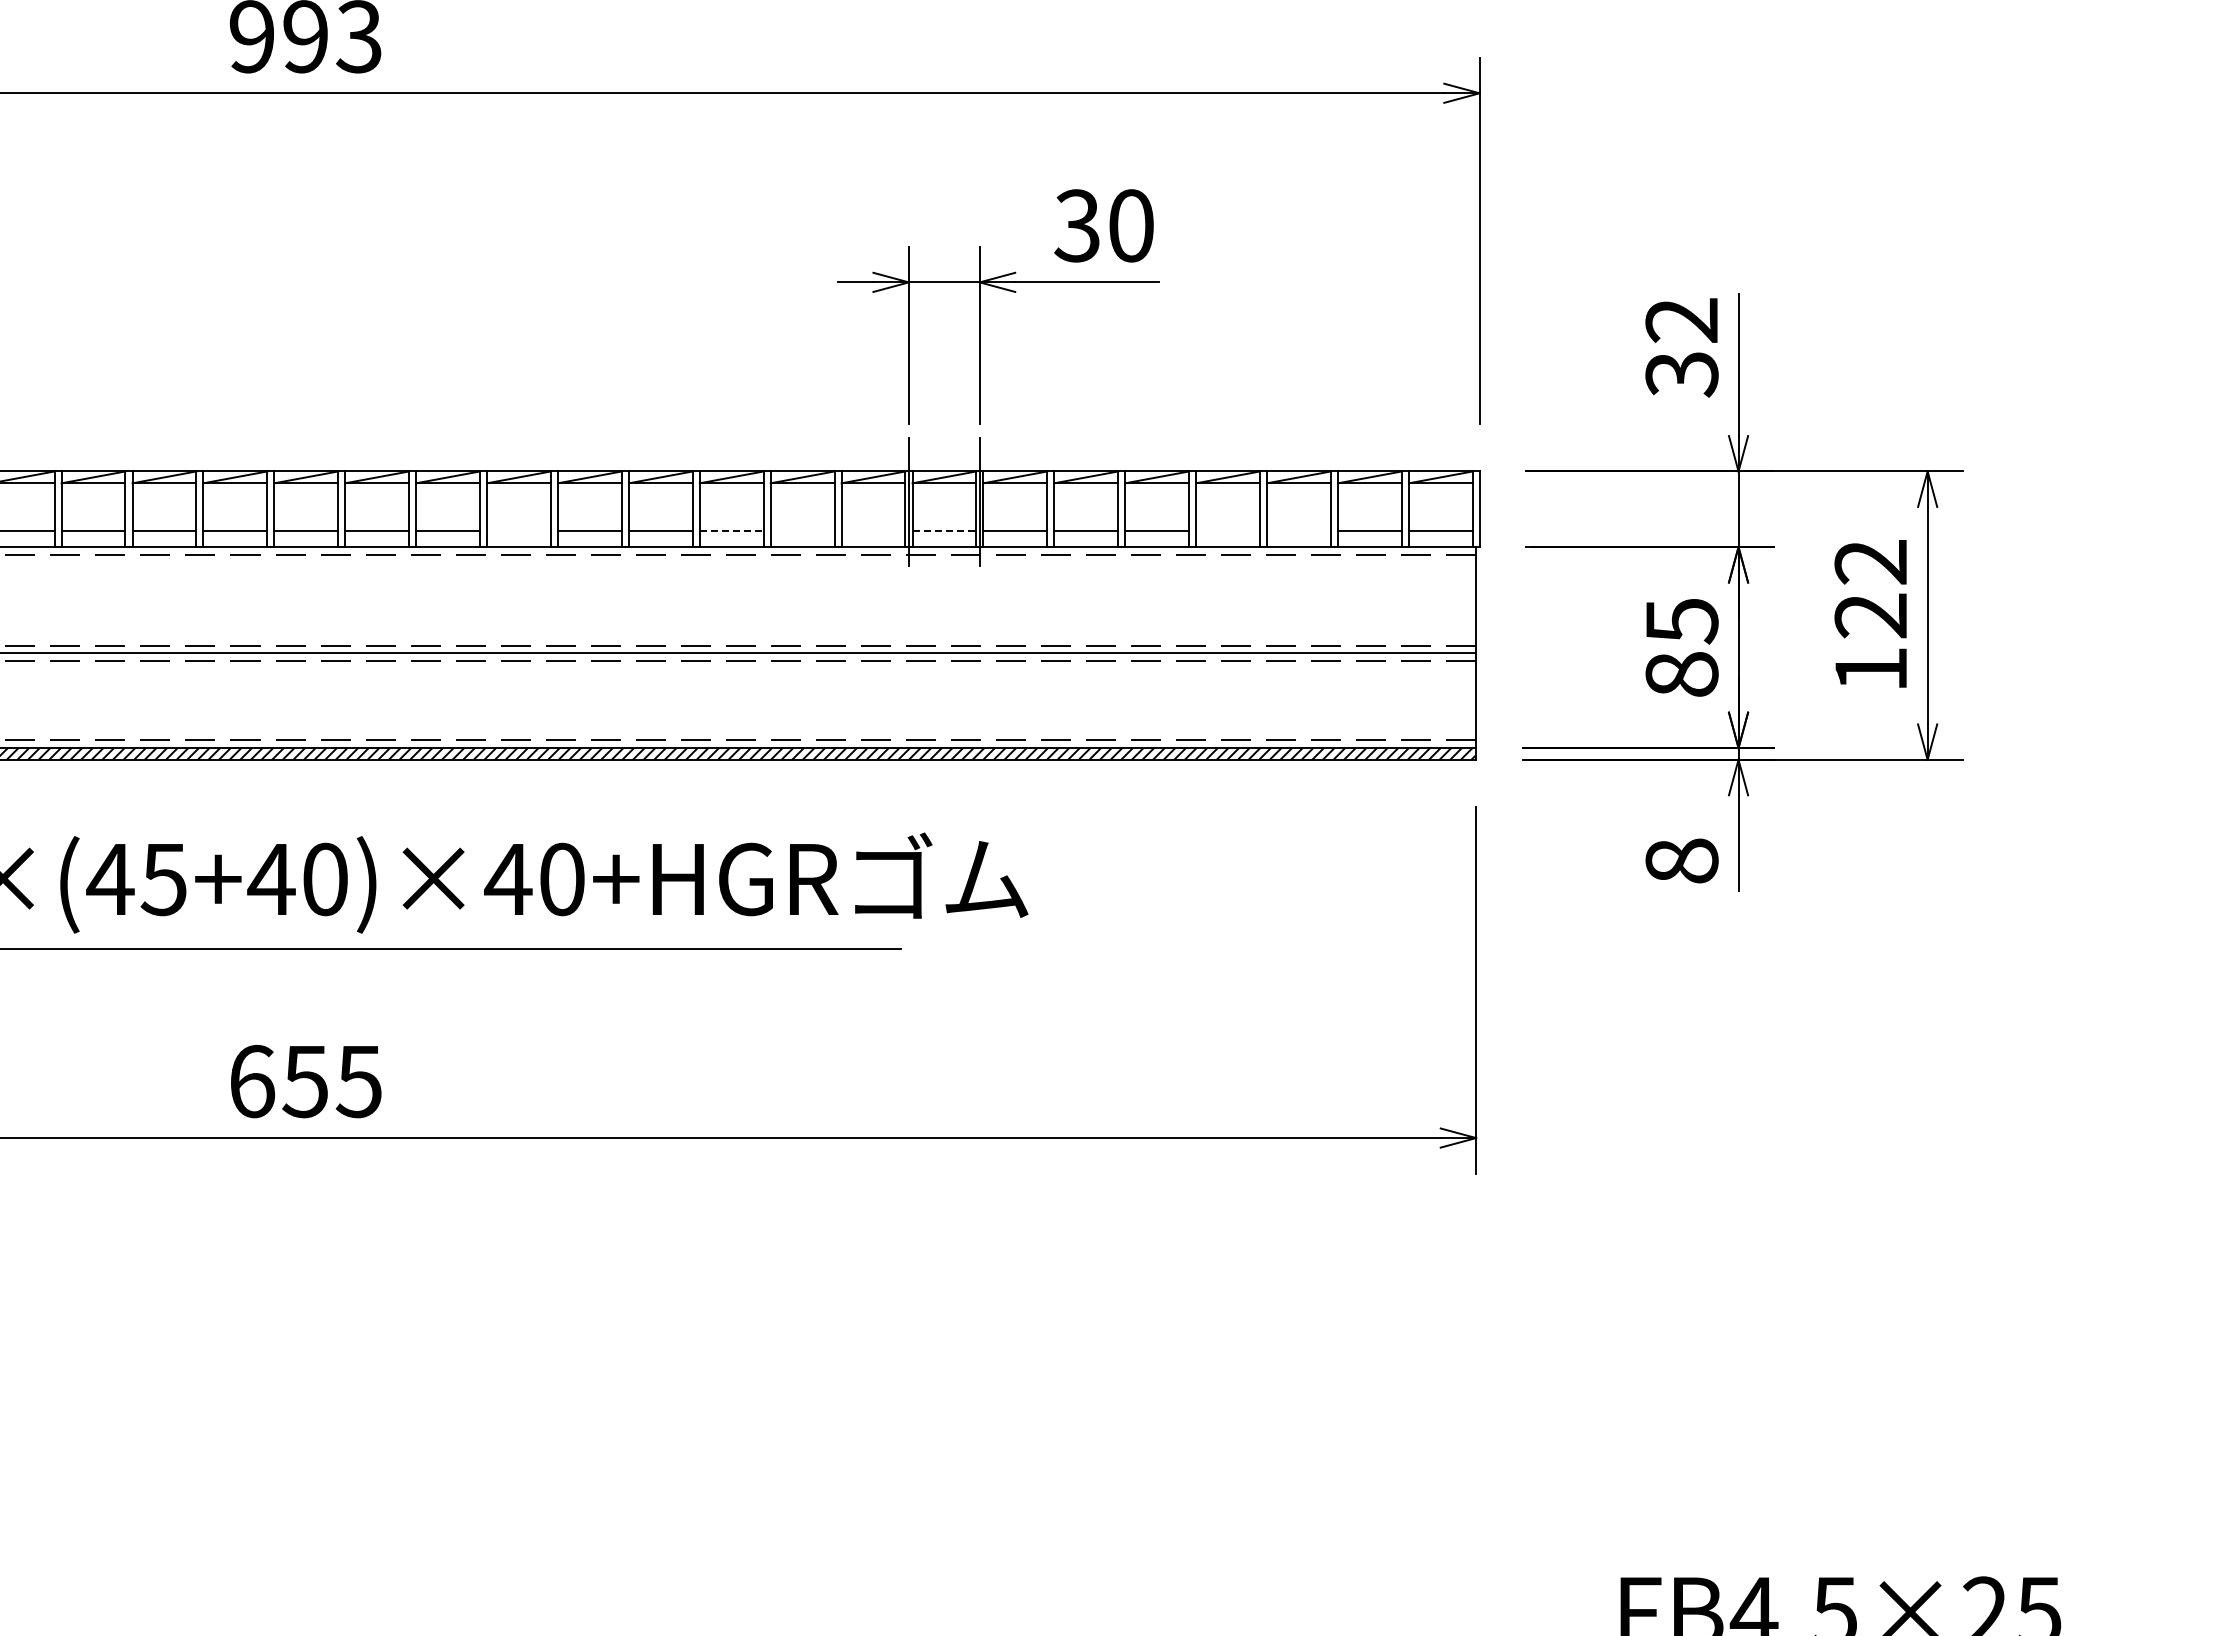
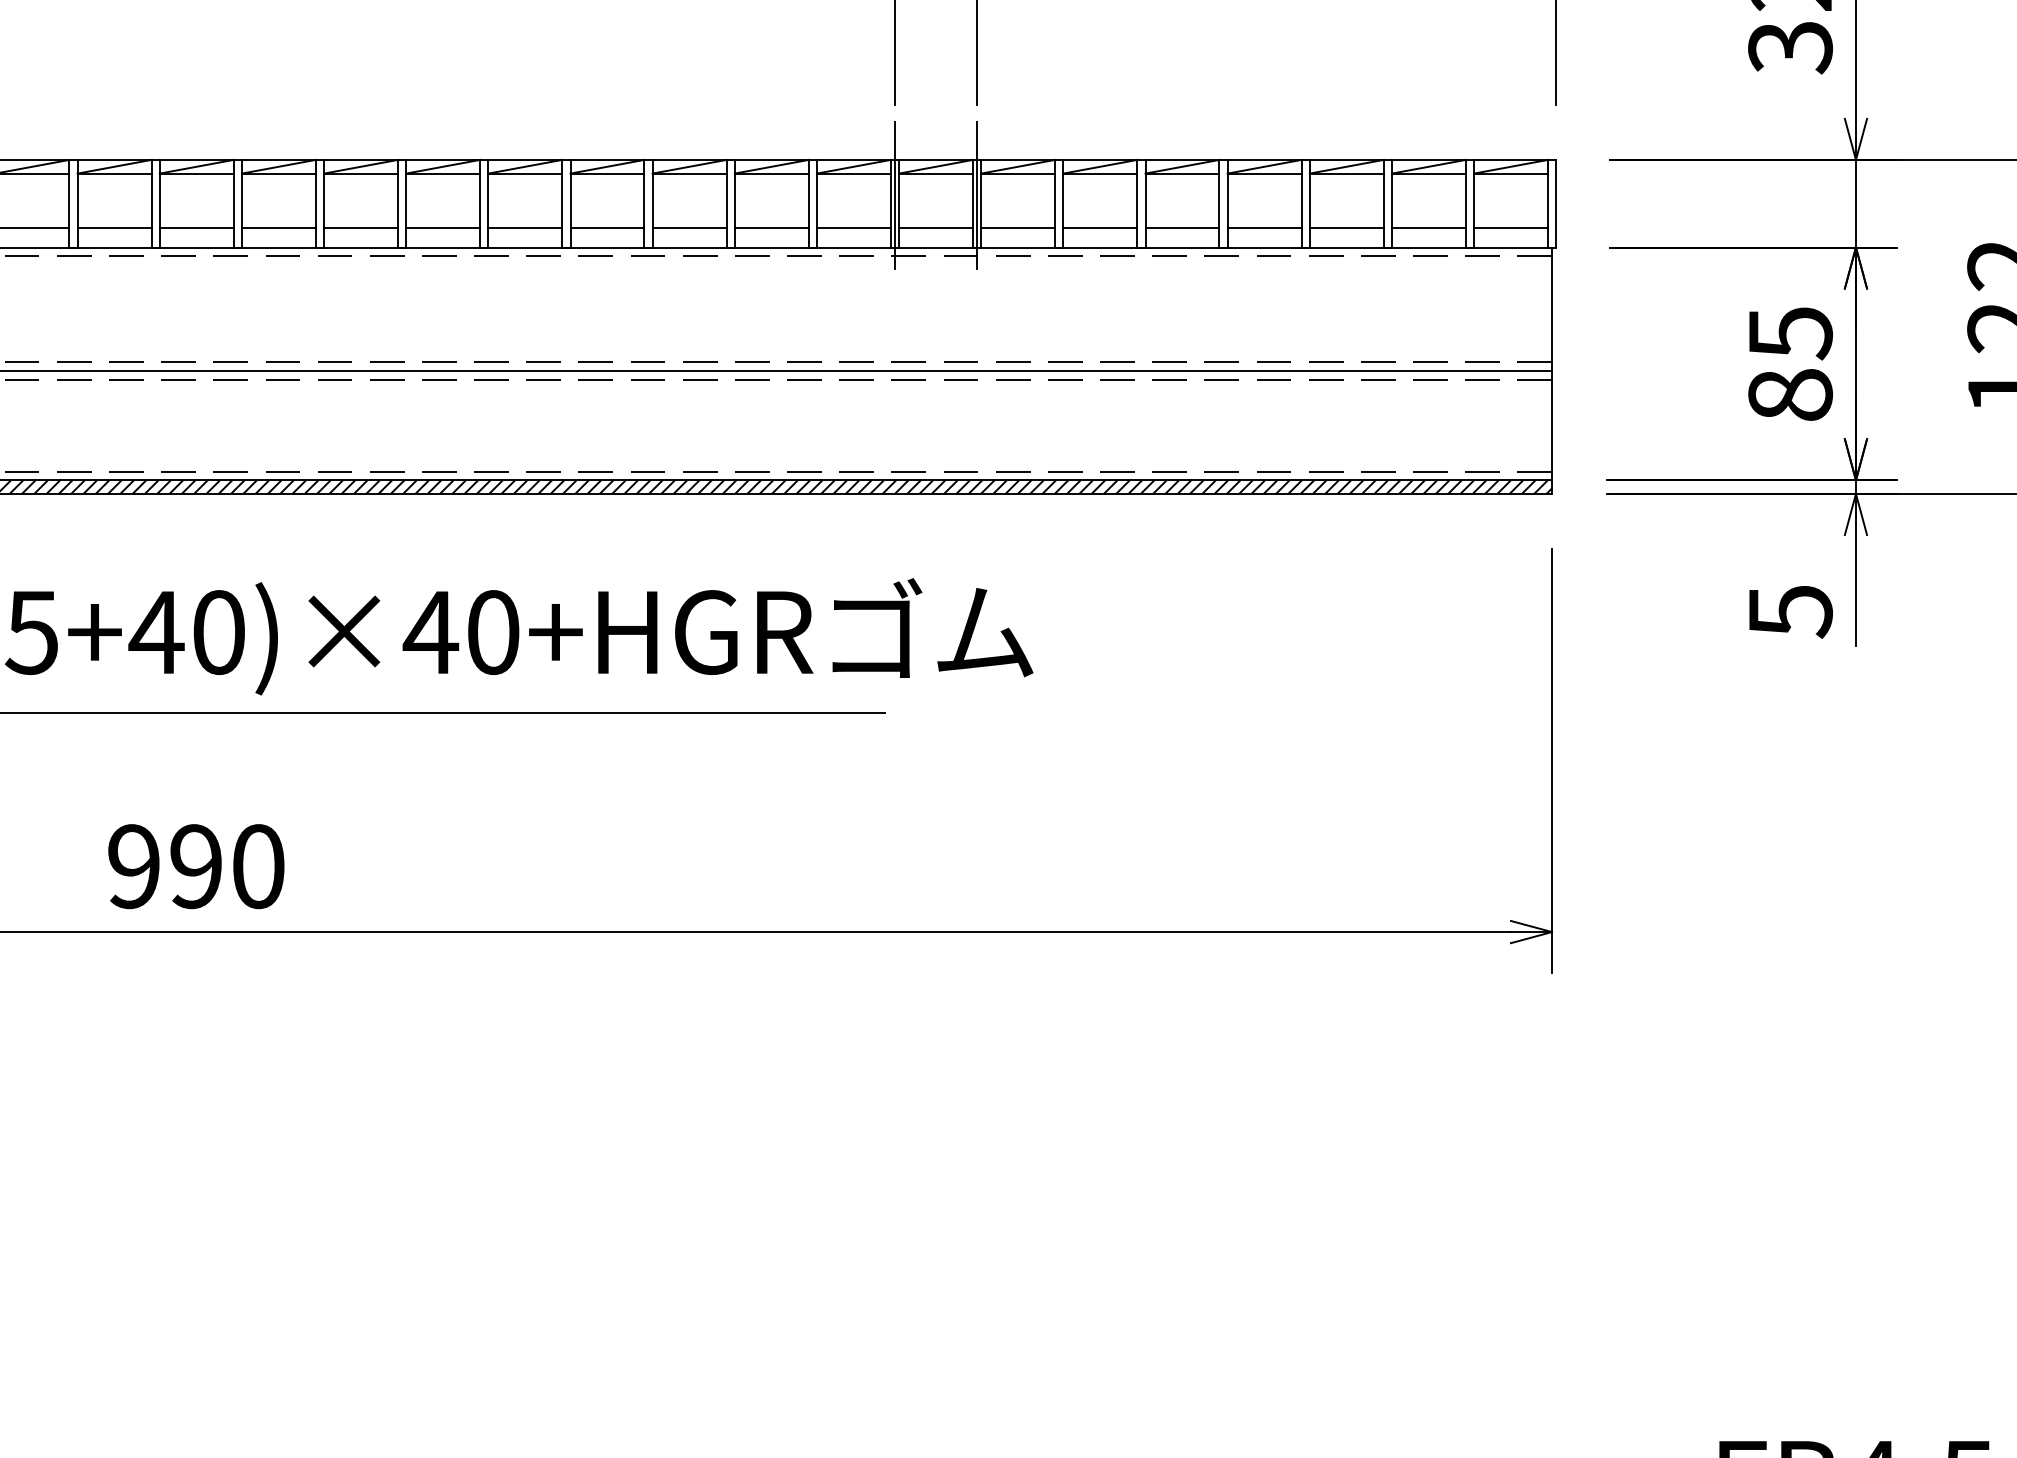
line: (518, 530) -> (442, 228), added
line: (731, 530) -> (689, 228), dashed -> solid
line: (802, 530) -> (771, 228), added
line: (873, 530) -> (853, 228), added
line: (944, 530) -> (936, 228), dashed -> solid
line: (1227, 530) -> (1263, 228), added
line: (1298, 530) -> (1346, 228), added
text: (1681, 861) -> (1789, 611), 8 -> 5
text: (305, 1081) -> (195, 866), 655 -> 990

